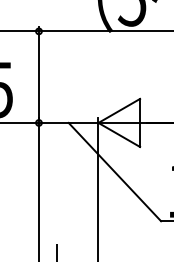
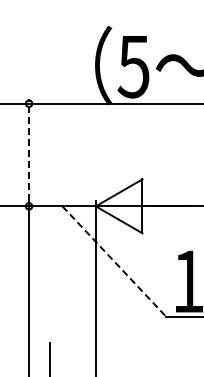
line: (39, 72) -> (29, 149), solid -> dashed
line: (115, 172) -> (114, 261), solid -> dashed

